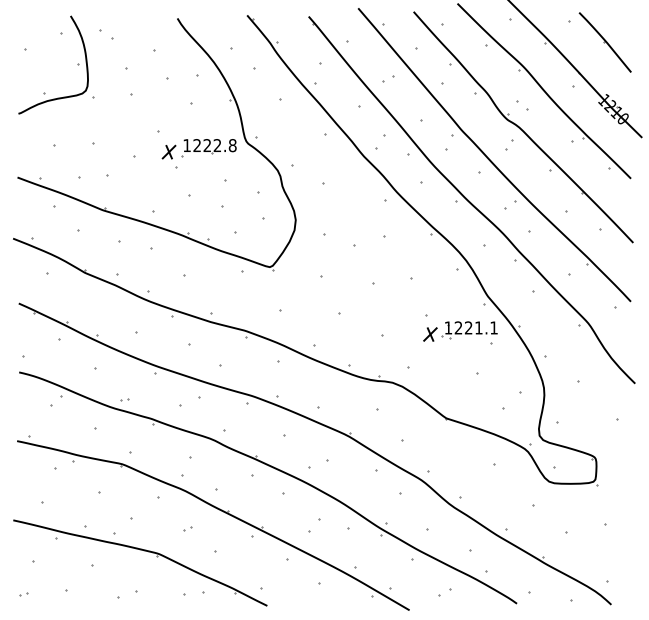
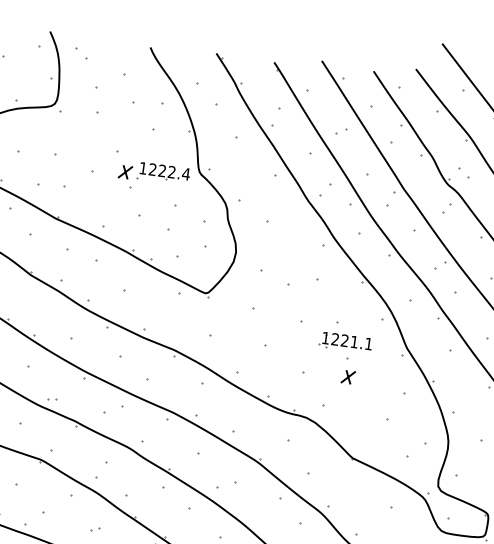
text: (232, 145) -> (186, 174), 1222.8 -> 1222.4
part: (469, 330) -> (345, 343), moved

